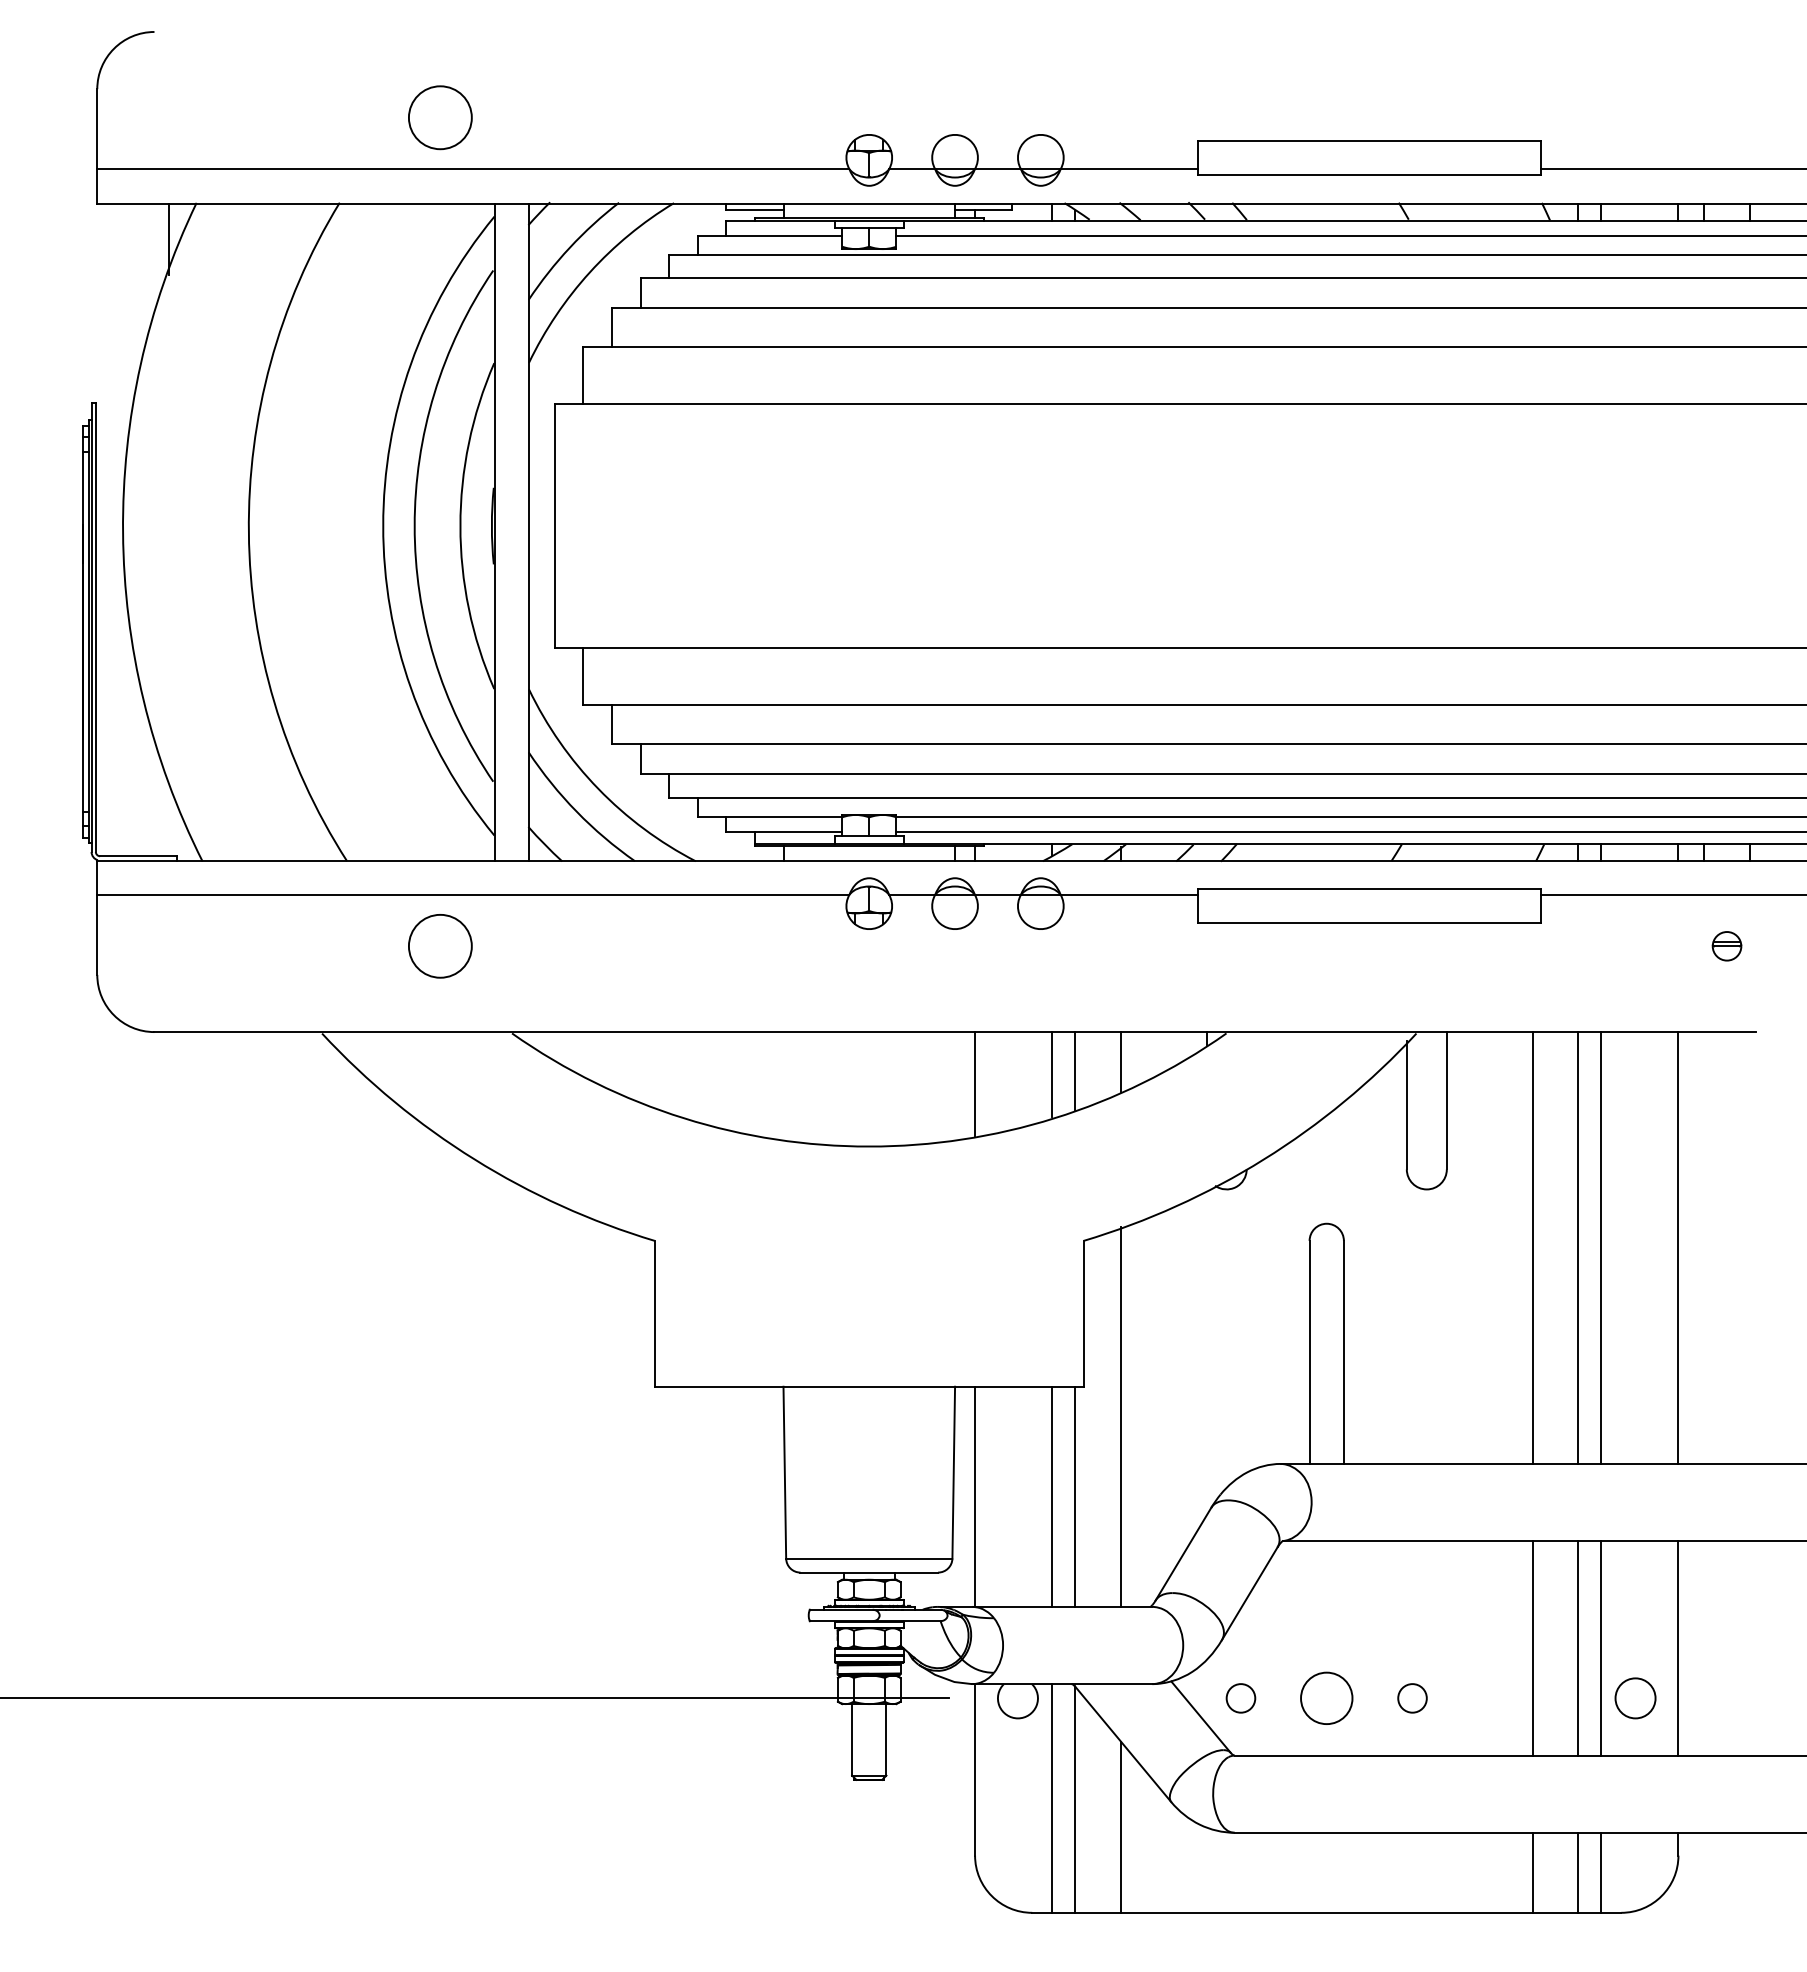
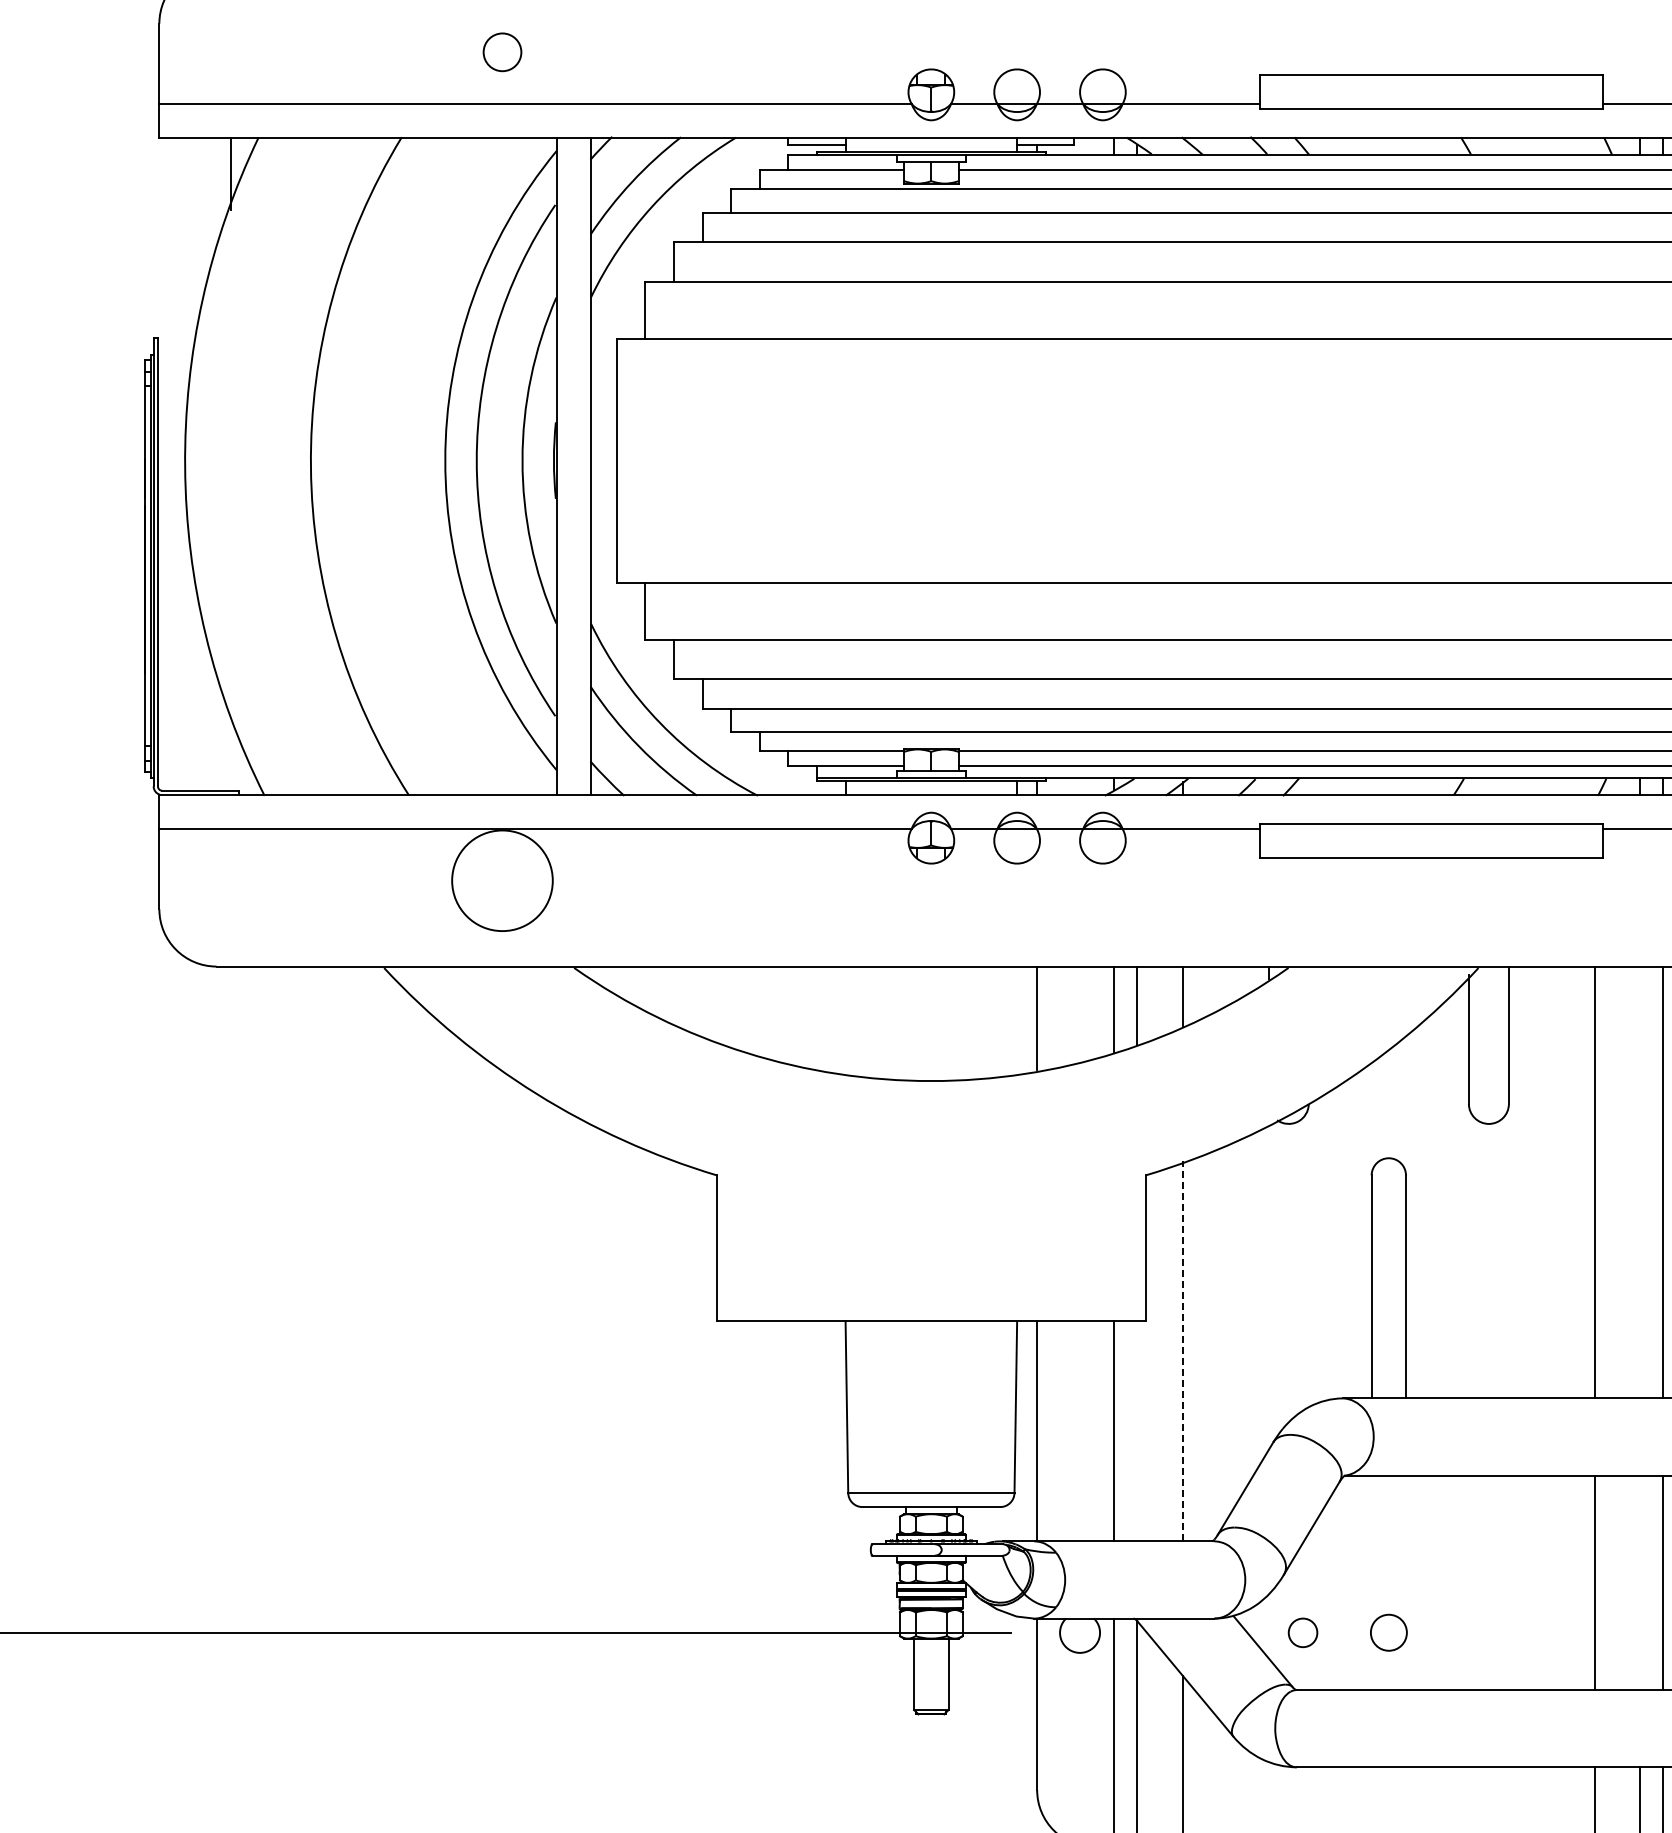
circle: (440, 117) -> (502, 51), size x0.6
circle: (439, 945) -> (501, 879), size x1.6
line: (1578, 1247) -> (1640, 1181), removed
line: (1120, 1416) -> (1182, 1350), solid -> dashed
line: (1075, 1496) -> (1137, 1430), removed
line: (1578, 1648) -> (1640, 1582), removed
circle: (1326, 1697) -> (1388, 1631), size x0.7
circle: (1412, 1698) -> (1474, 1632), removed

